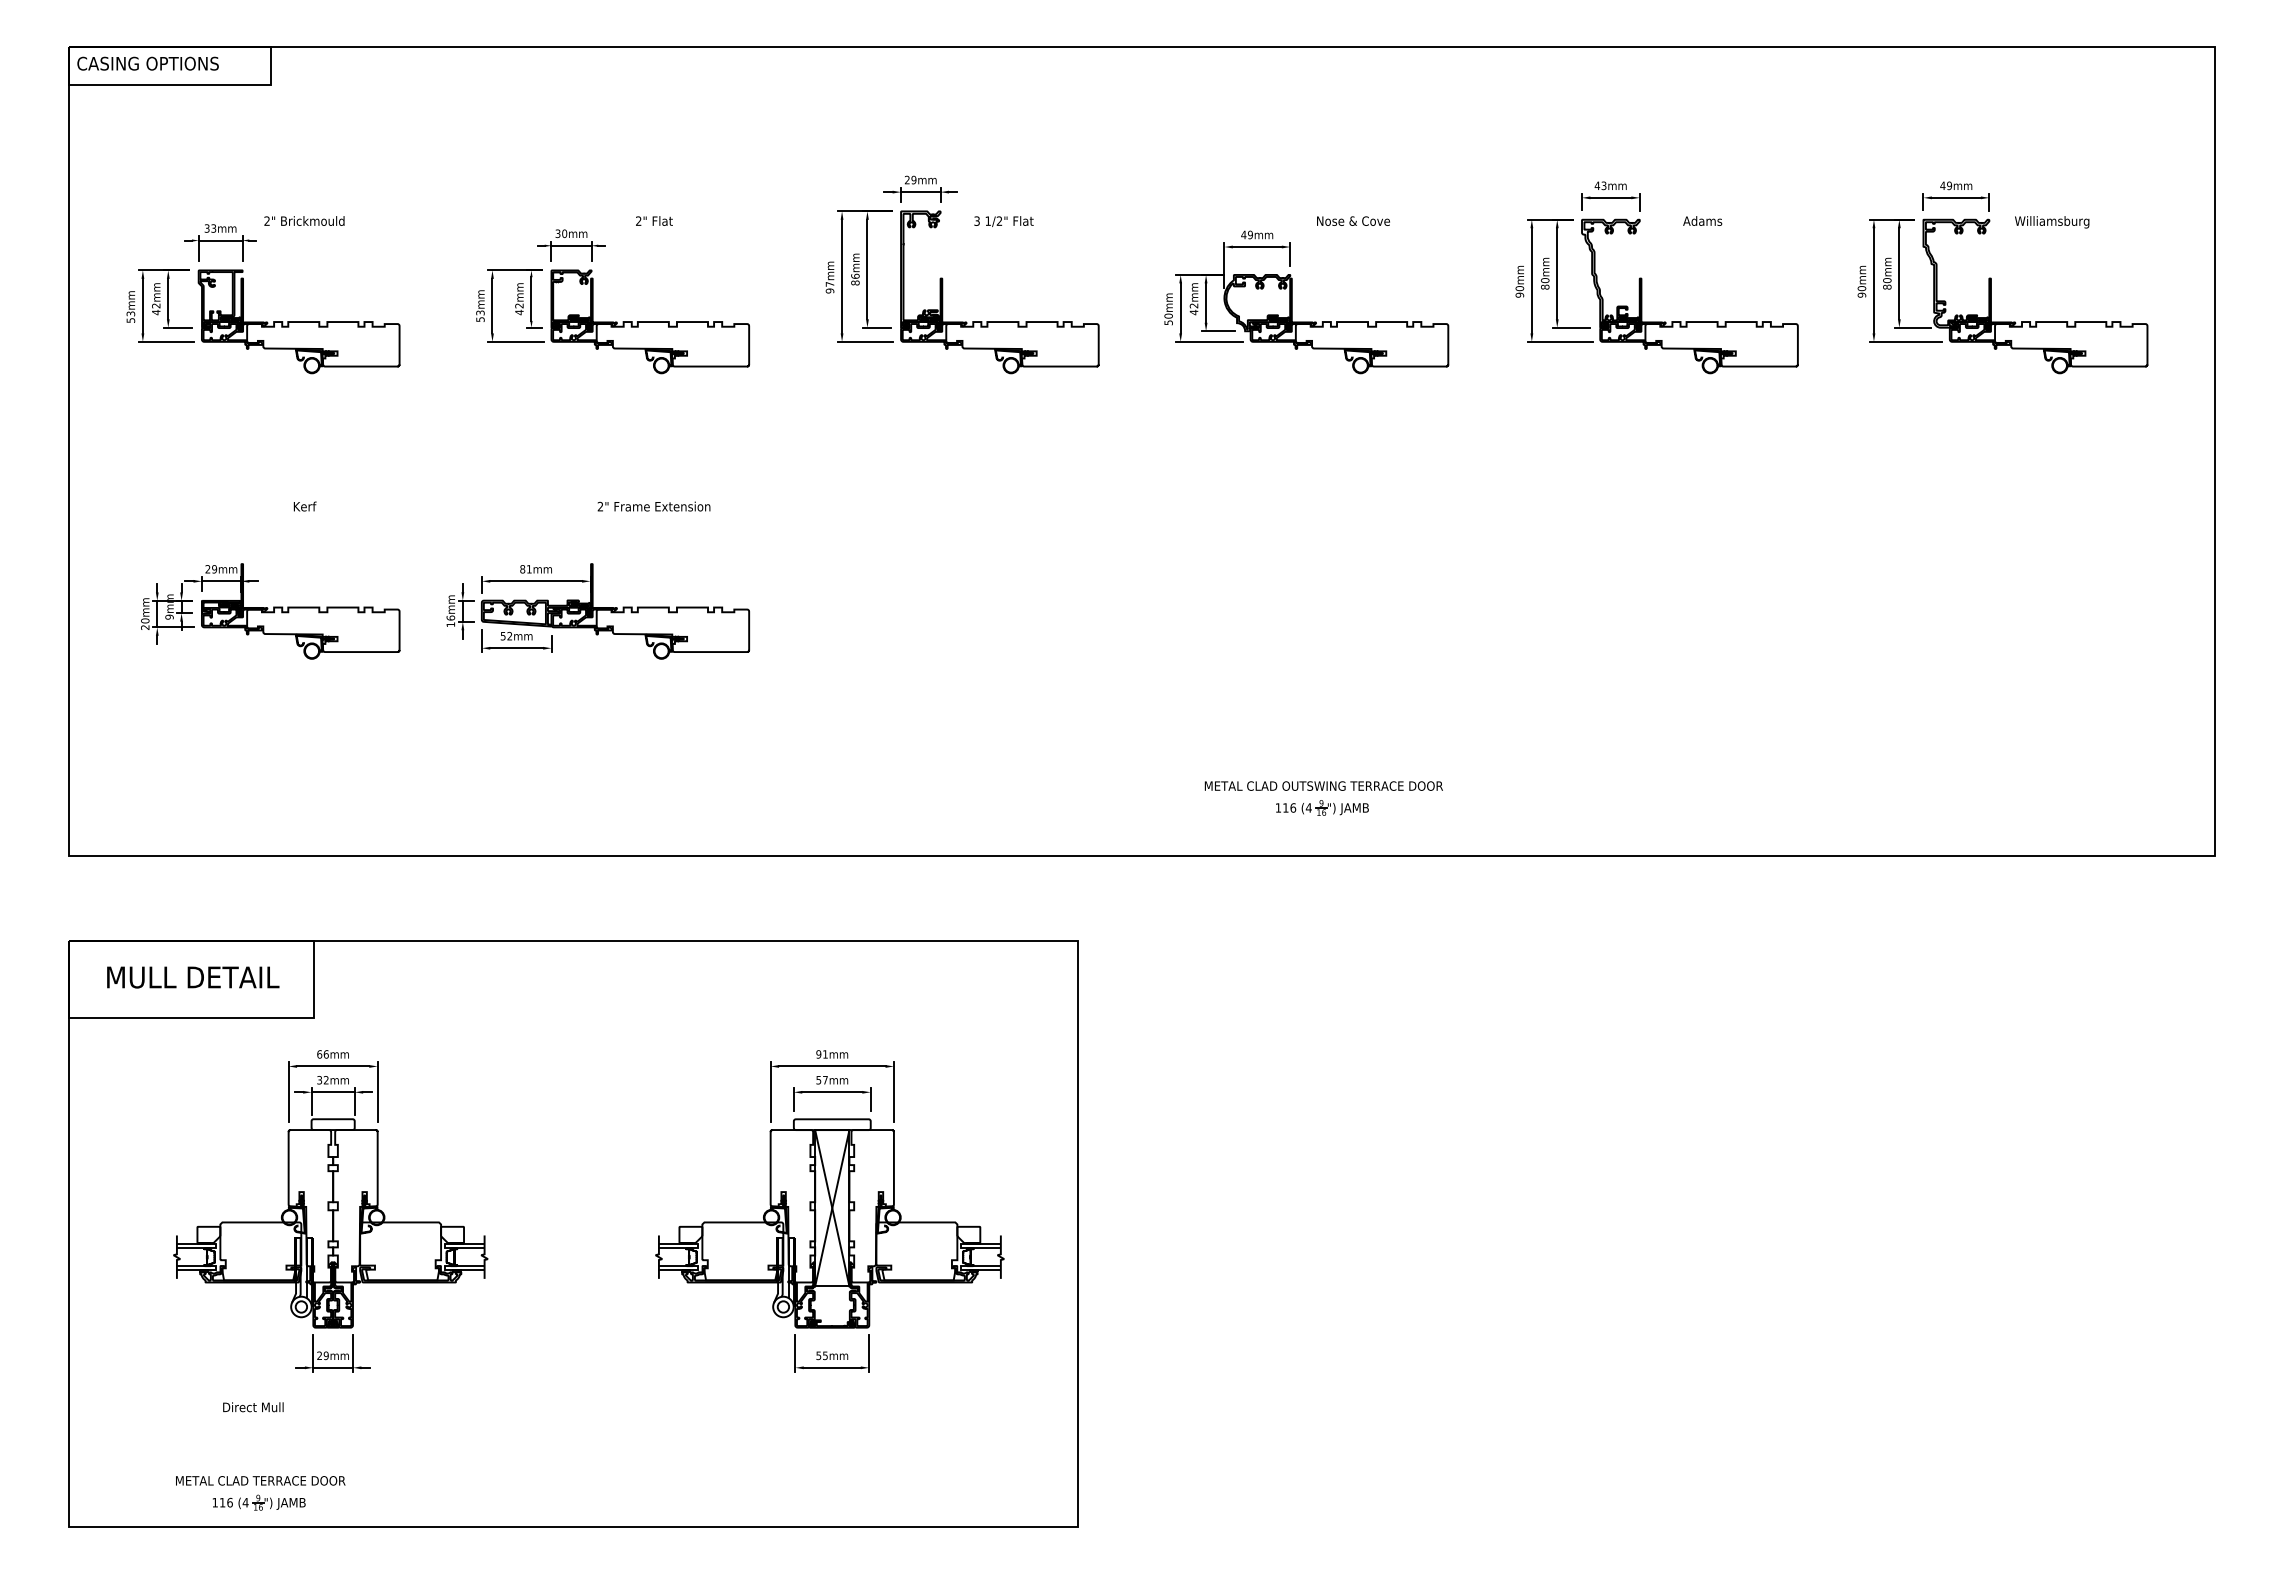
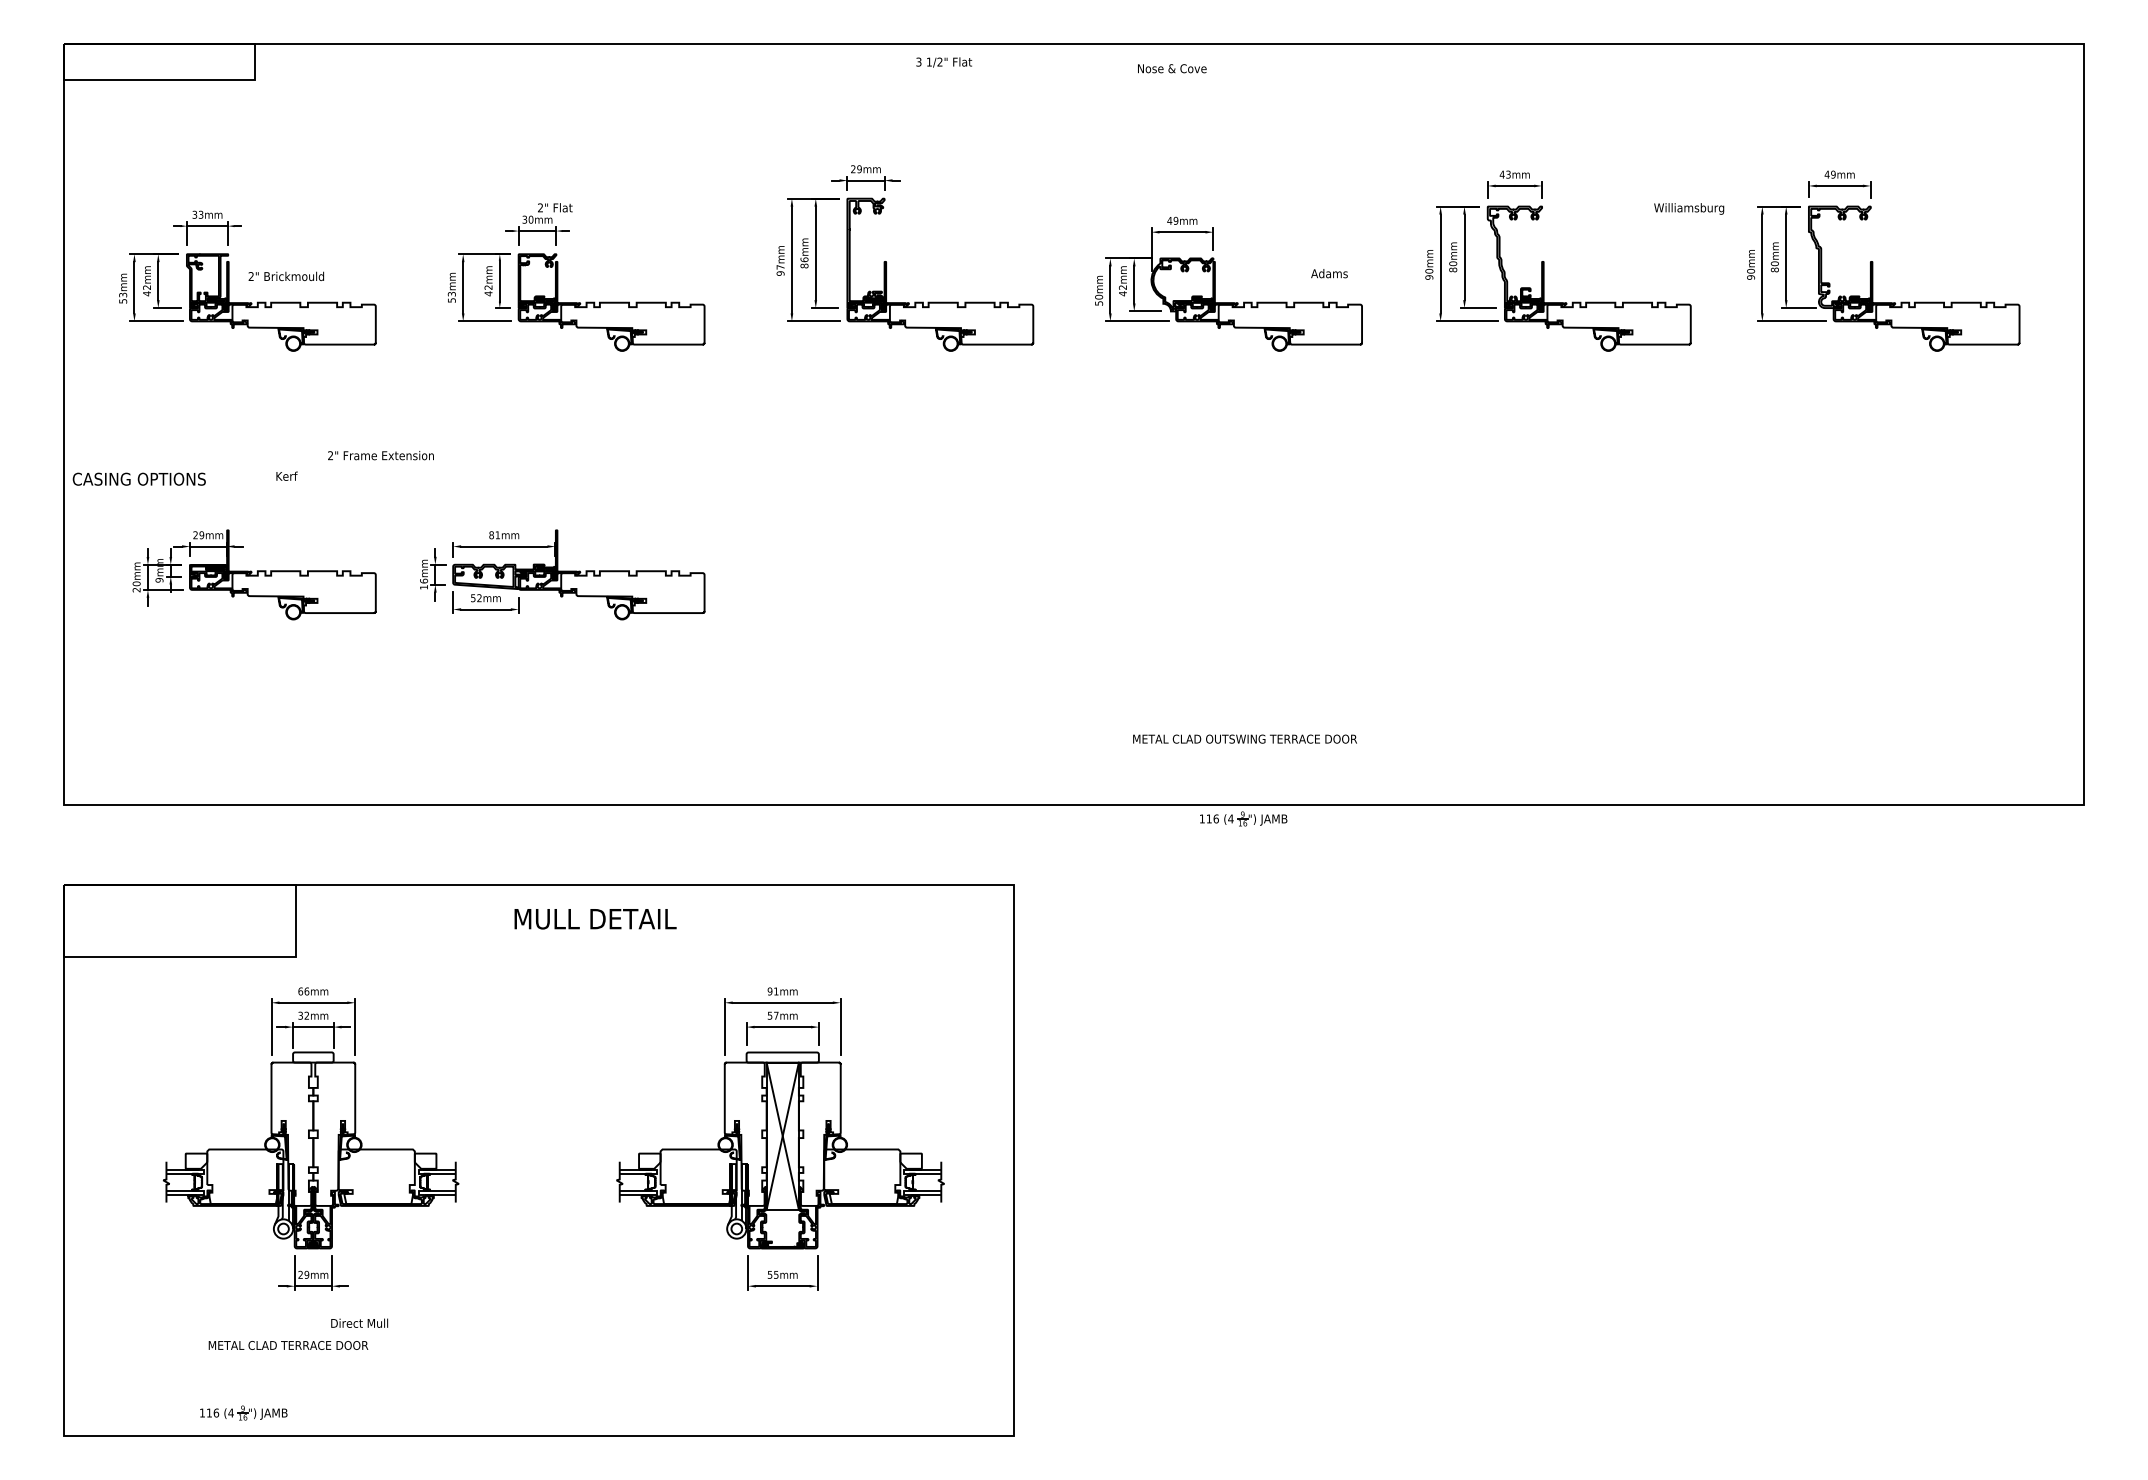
text: (147, 63) -> (138, 479), moved
text: (304, 220) -> (286, 275), moved
text: (654, 220) -> (555, 207), moved
text: (1353, 220) -> (1172, 68), moved
text: (1702, 220) -> (1329, 273), moved
text: (1003, 221) -> (943, 62), moved
text: (2052, 222) -> (1689, 209), moved
text: (653, 506) -> (380, 455), moved
part: (1322, 807) -> (1243, 818), moved
text: (193, 977) -> (595, 919), moved
text: (253, 1407) -> (359, 1323), moved
text: (260, 1480) -> (288, 1345), moved

